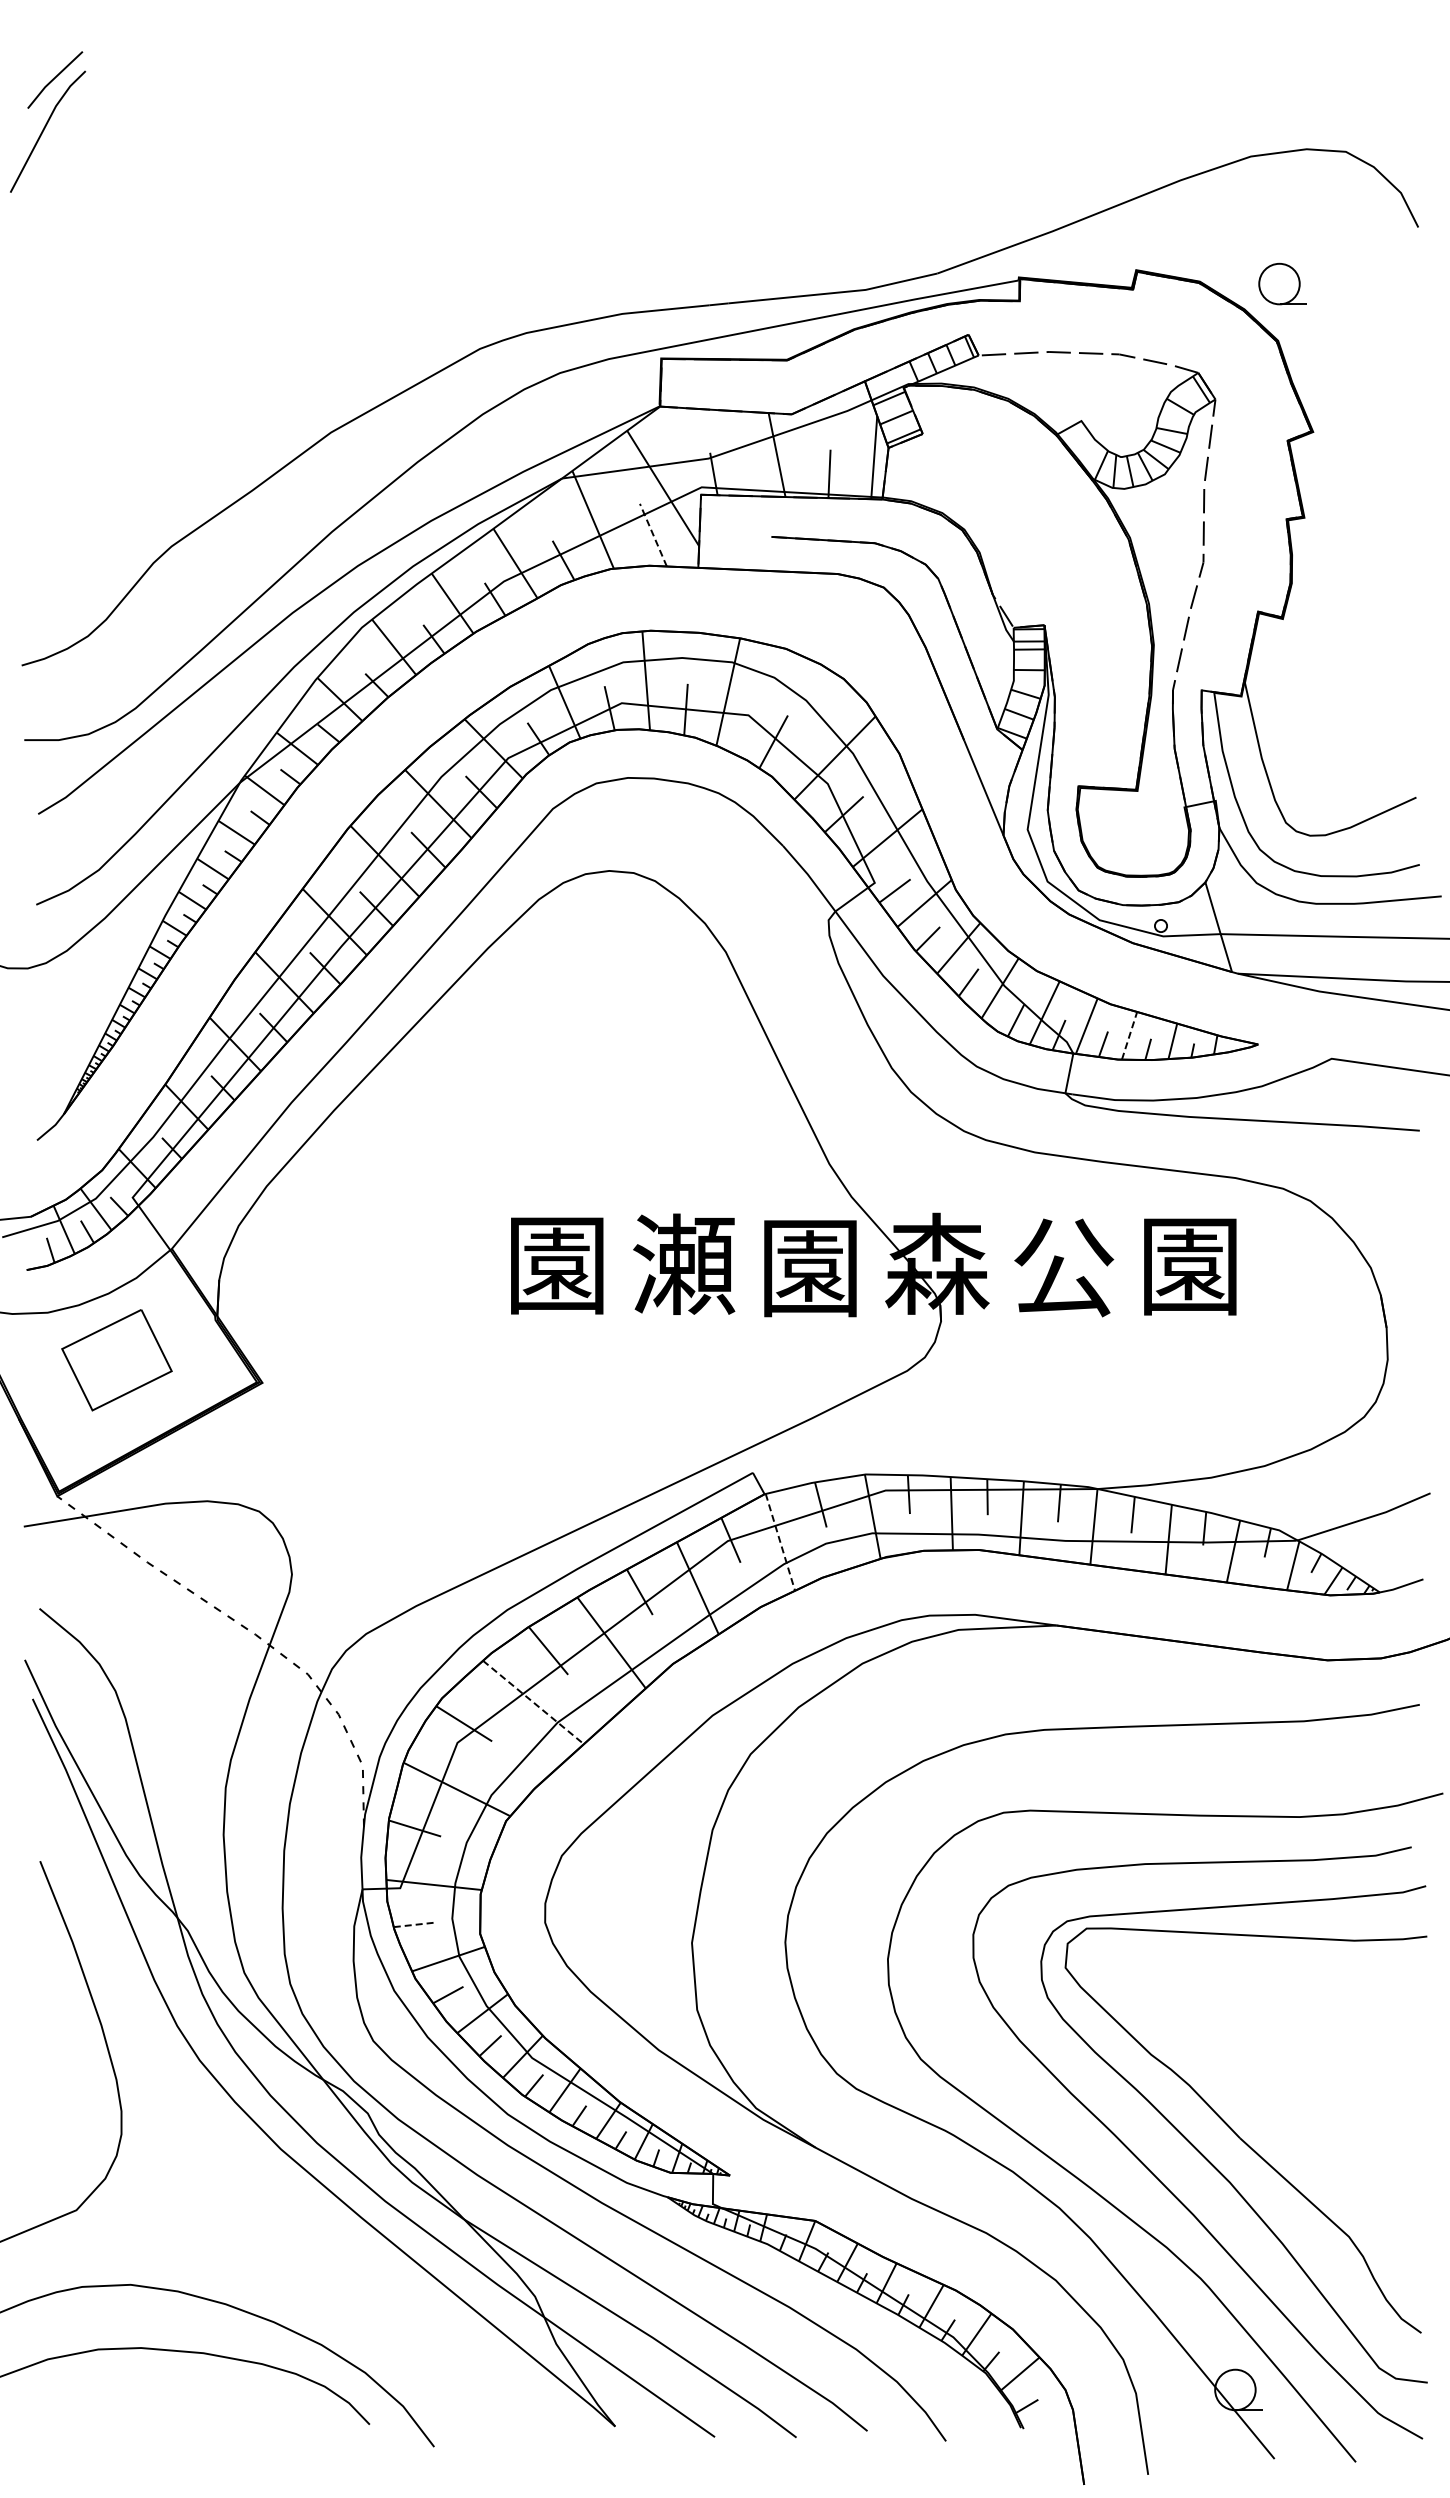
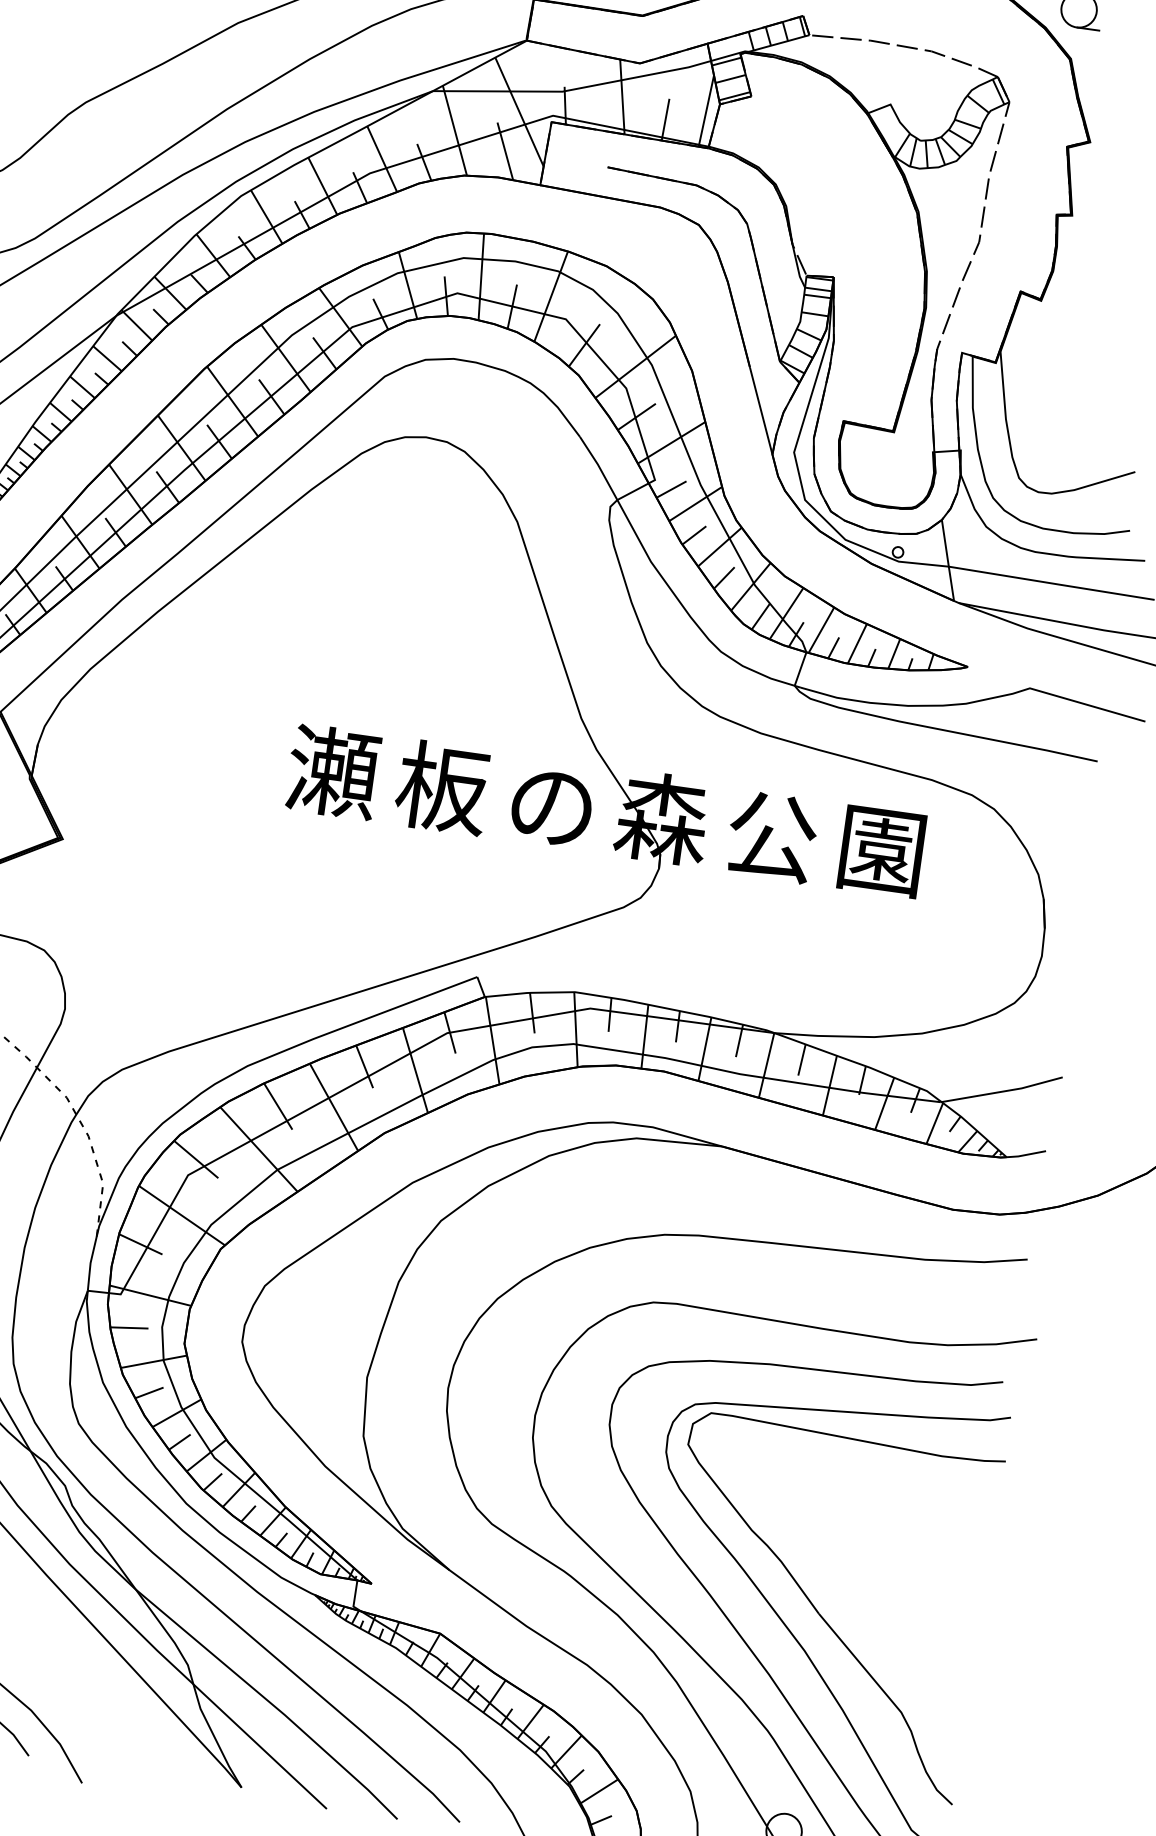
line: (653, 534) -> (505, 150), dashed -> solid
line: (1129, 1035) -> (857, 643), dashed -> solid
text: (557, 1263) -> (333, 771), 園 -> 瀬
text: (683, 1263) -> (442, 786), 瀬 -> 板
text: (810, 1268) -> (552, 806), 園 -> の
line: (780, 1542) -> (492, 1040), dashed -> solid
line: (533, 1702) -> (258, 1149), dashed -> solid
line: (415, 1924) -> (129, 1327), dashed -> solid

